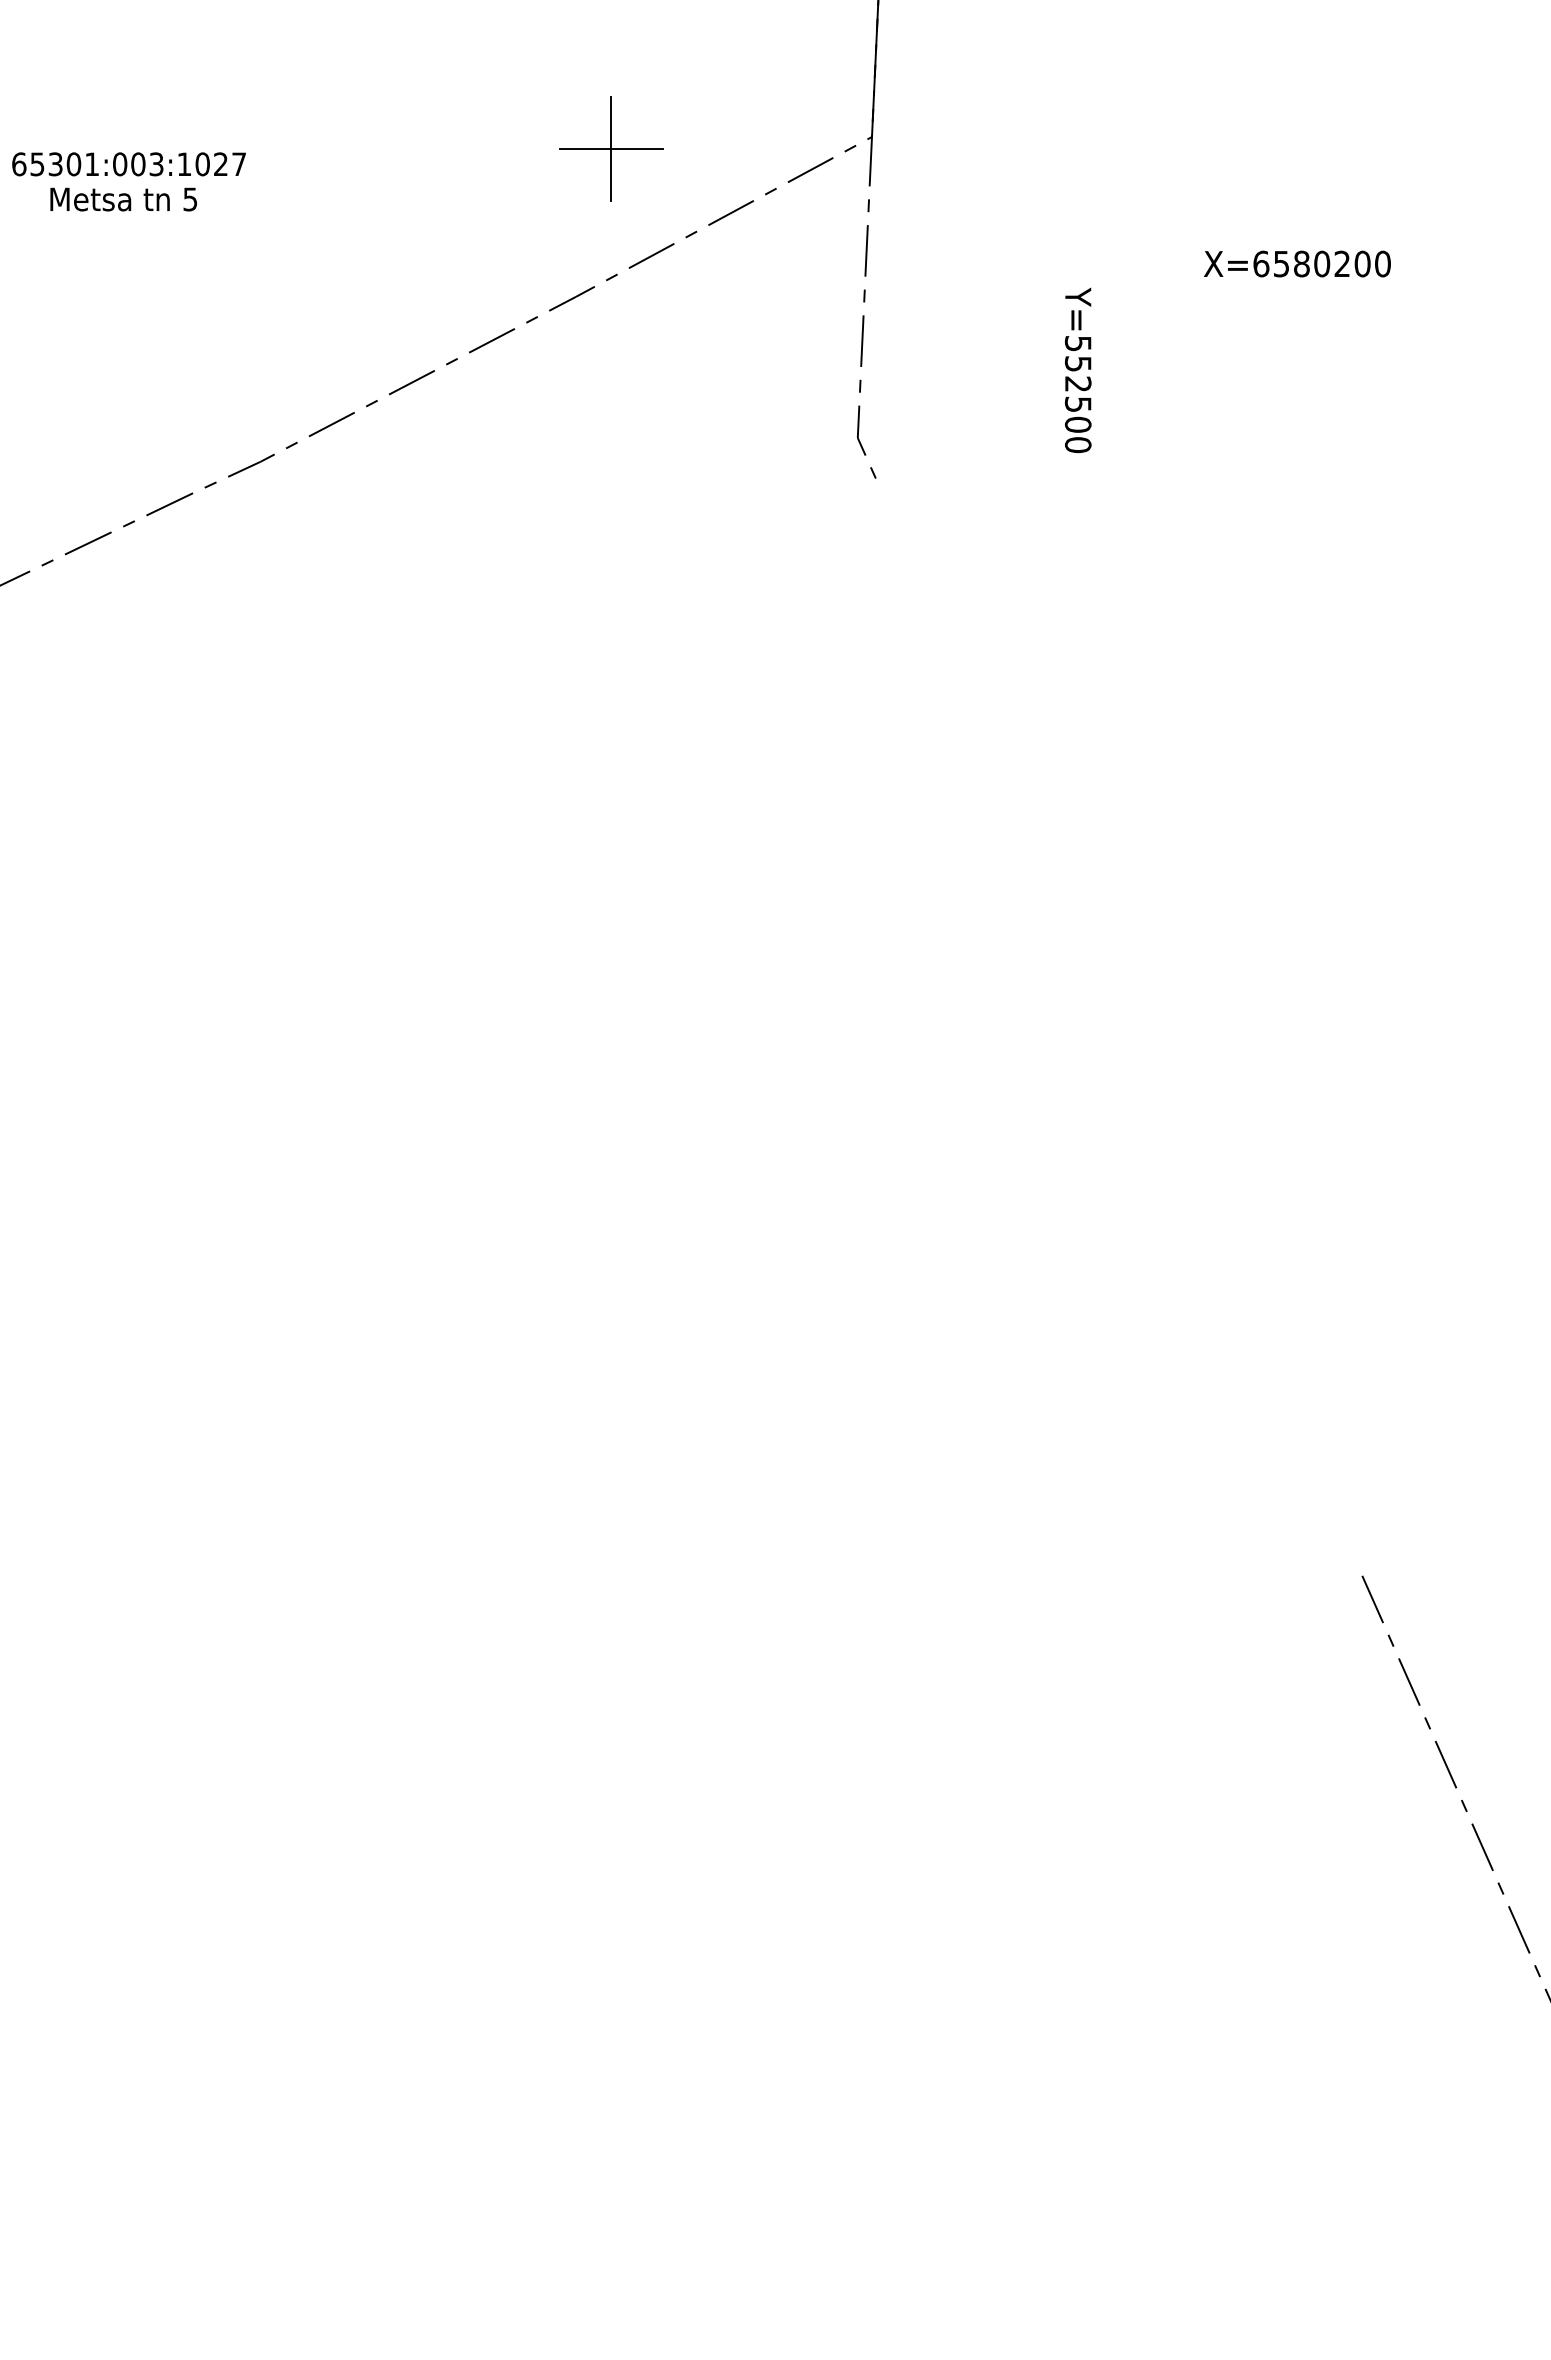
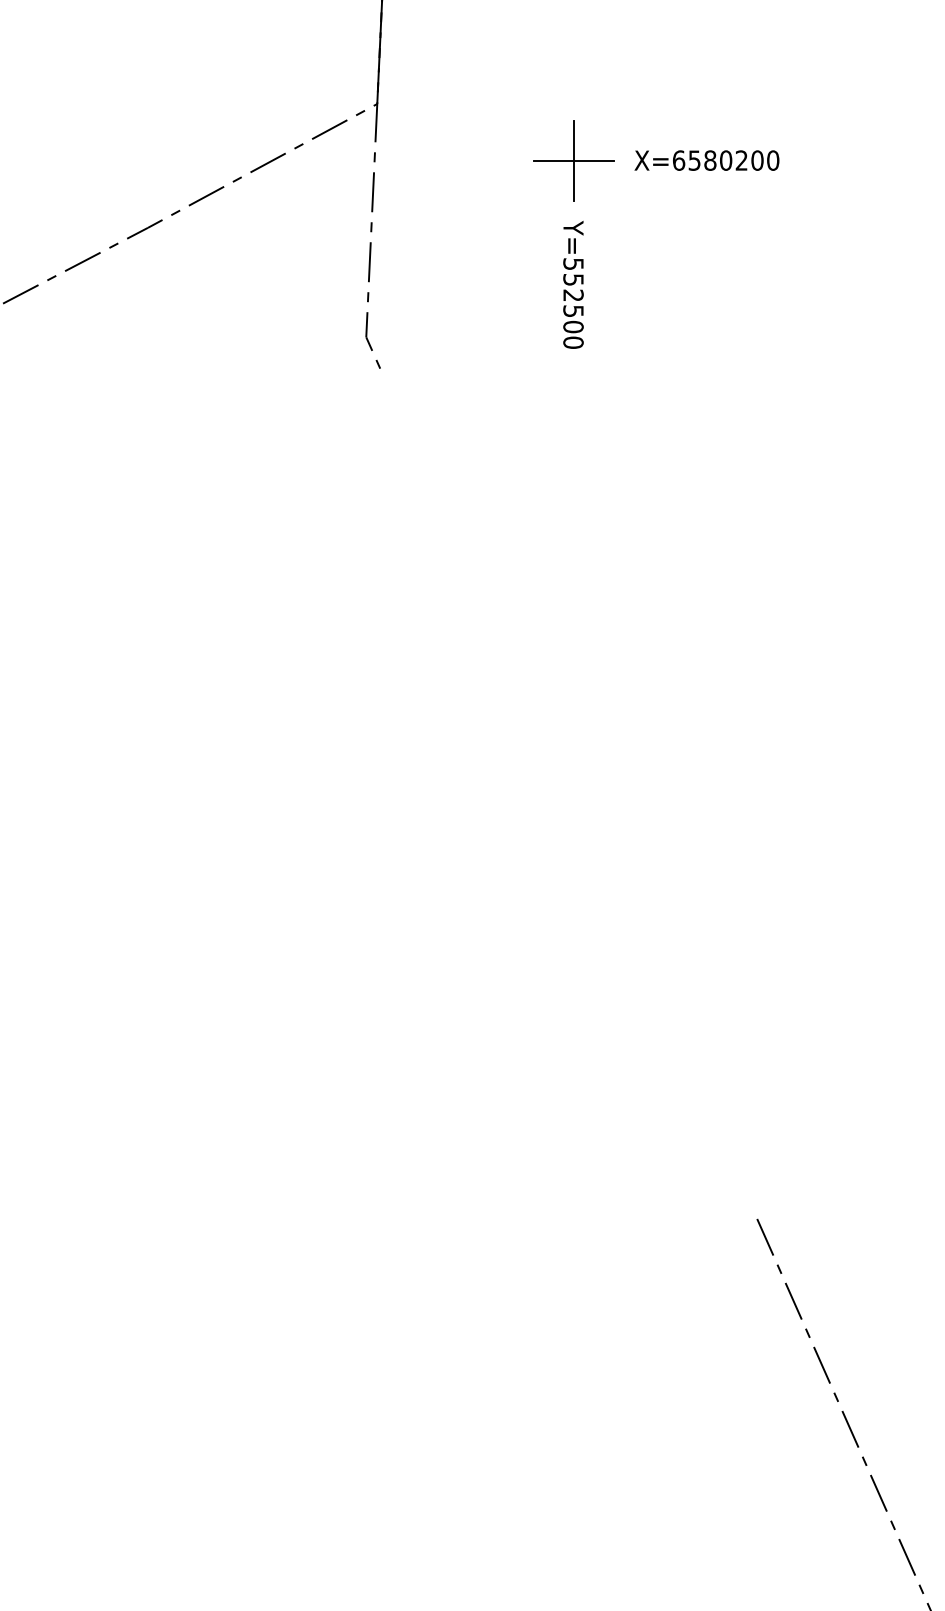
part: (611, 148) -> (573, 160), moved
text: (1297, 263) -> (707, 160), moved
text: (1078, 370) -> (573, 284), moved

